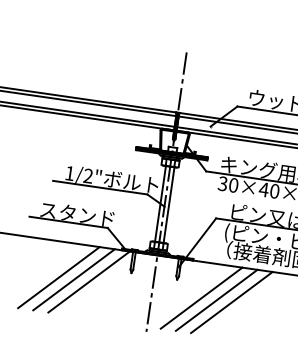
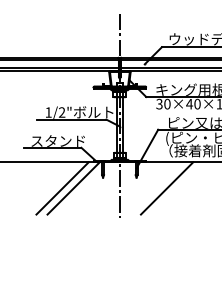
line: (58, 277) -> (51, 188), removed
line: (200, 298) -> (155, 188), removed
line: (232, 302) -> (178, 188), removed

